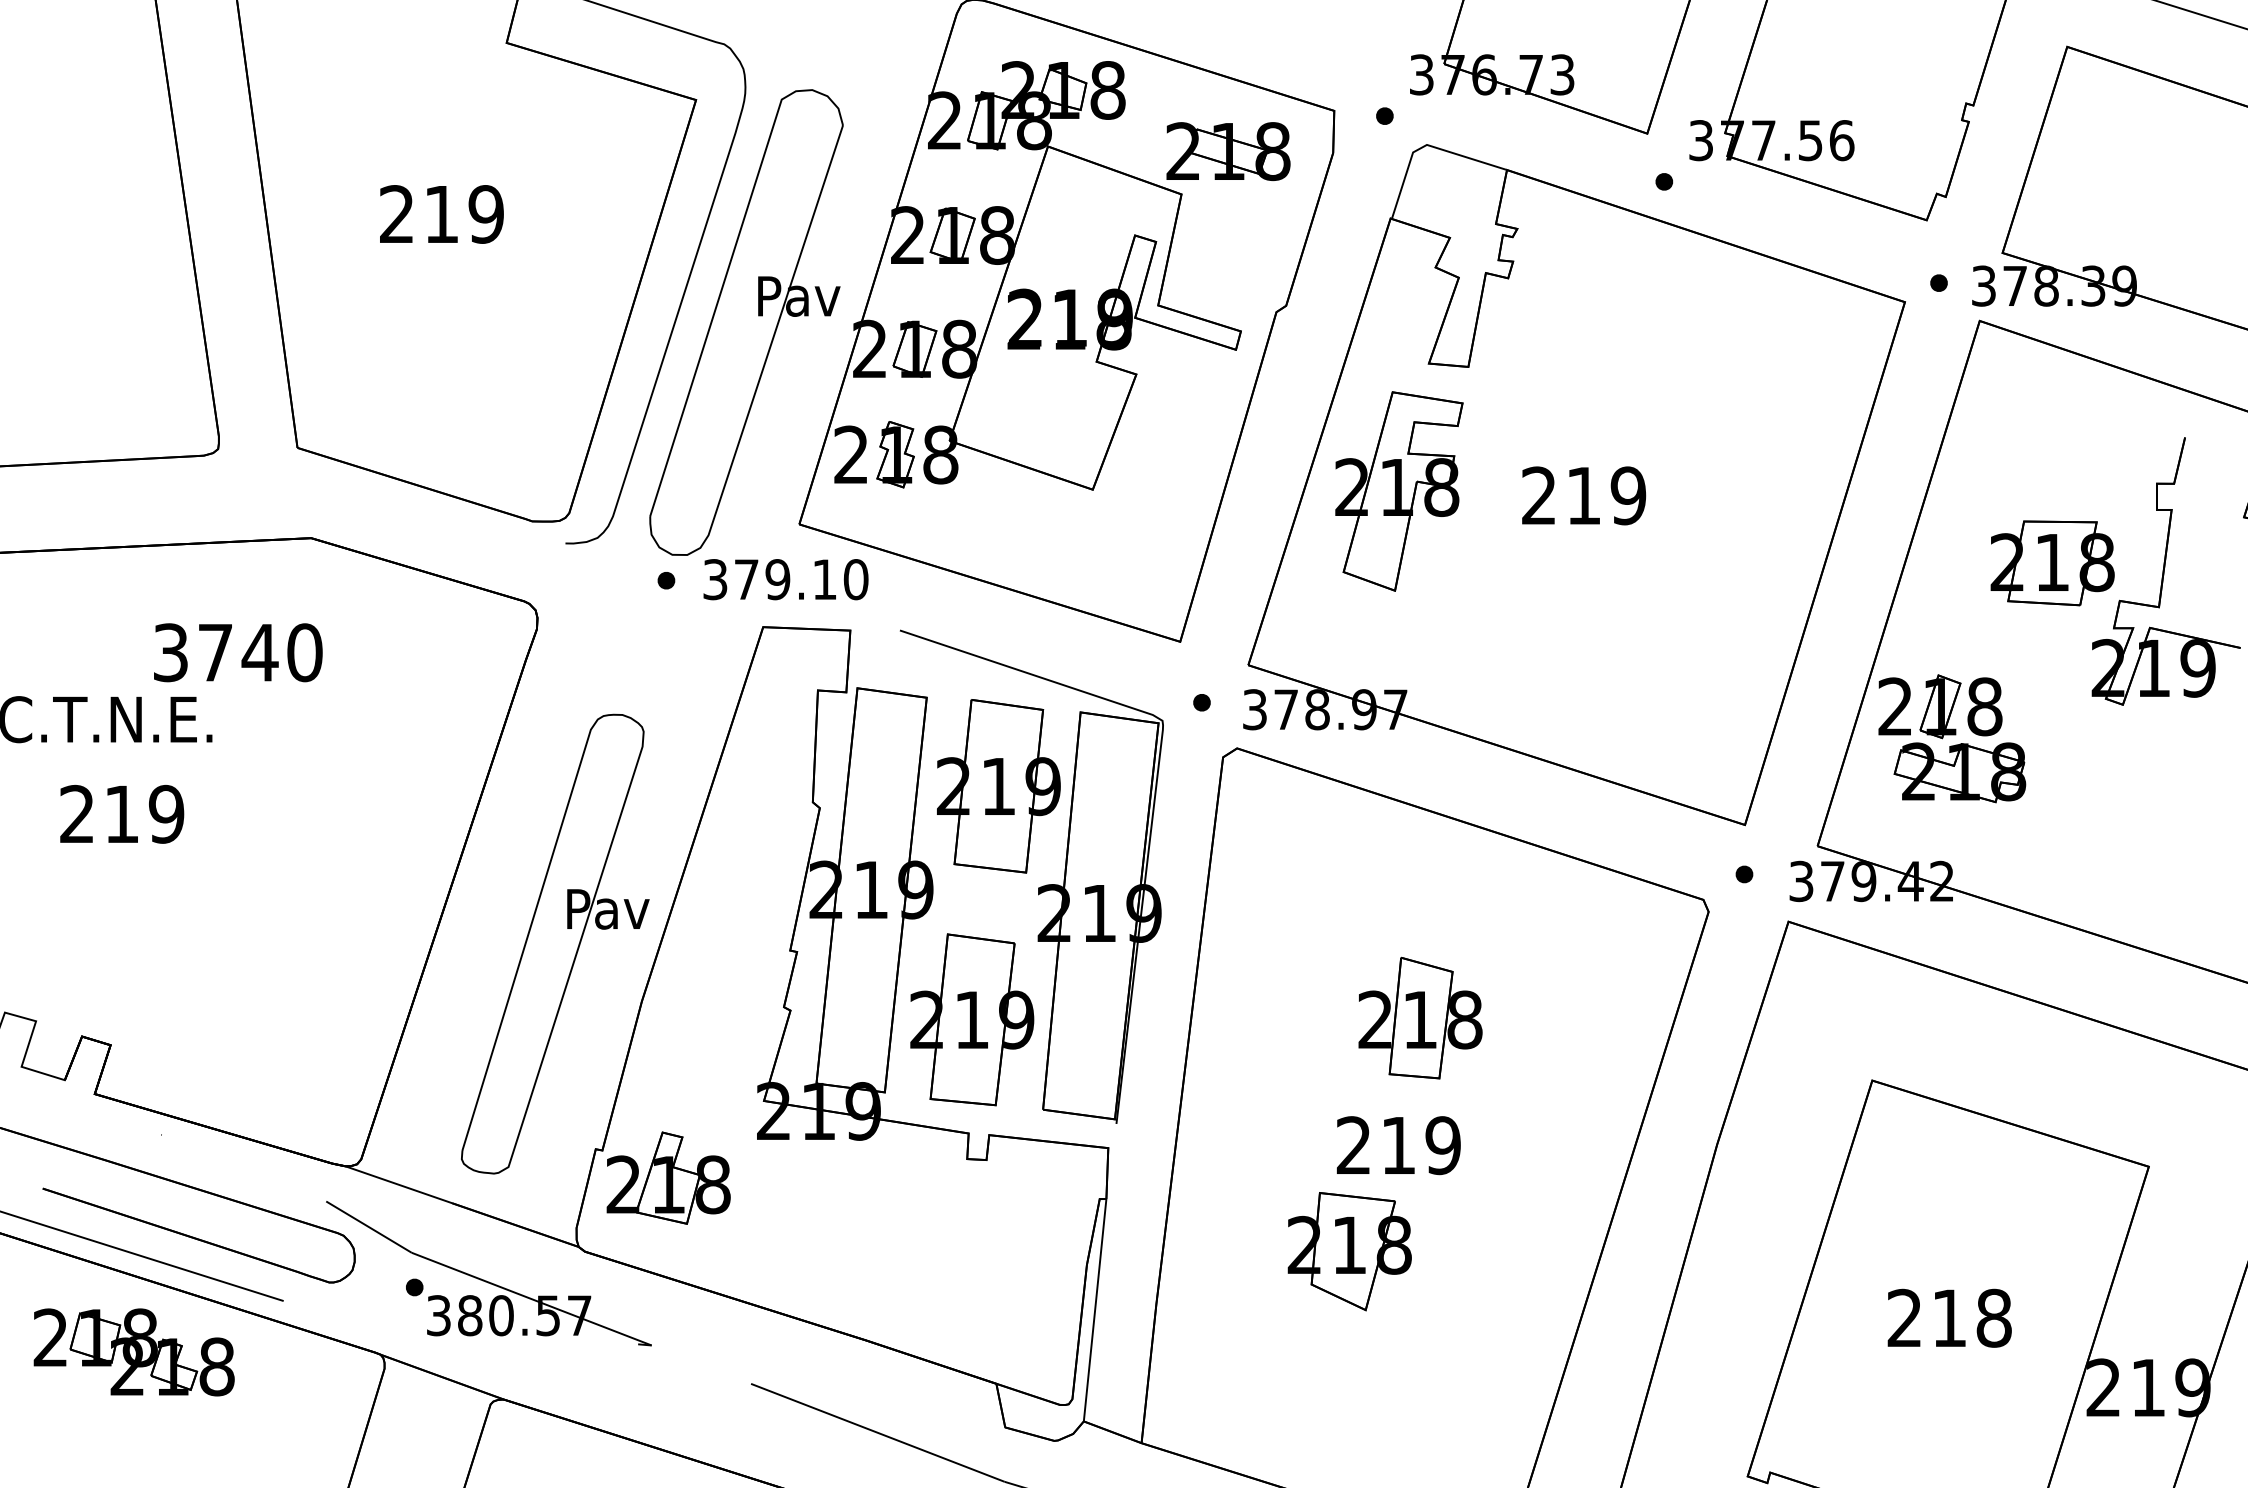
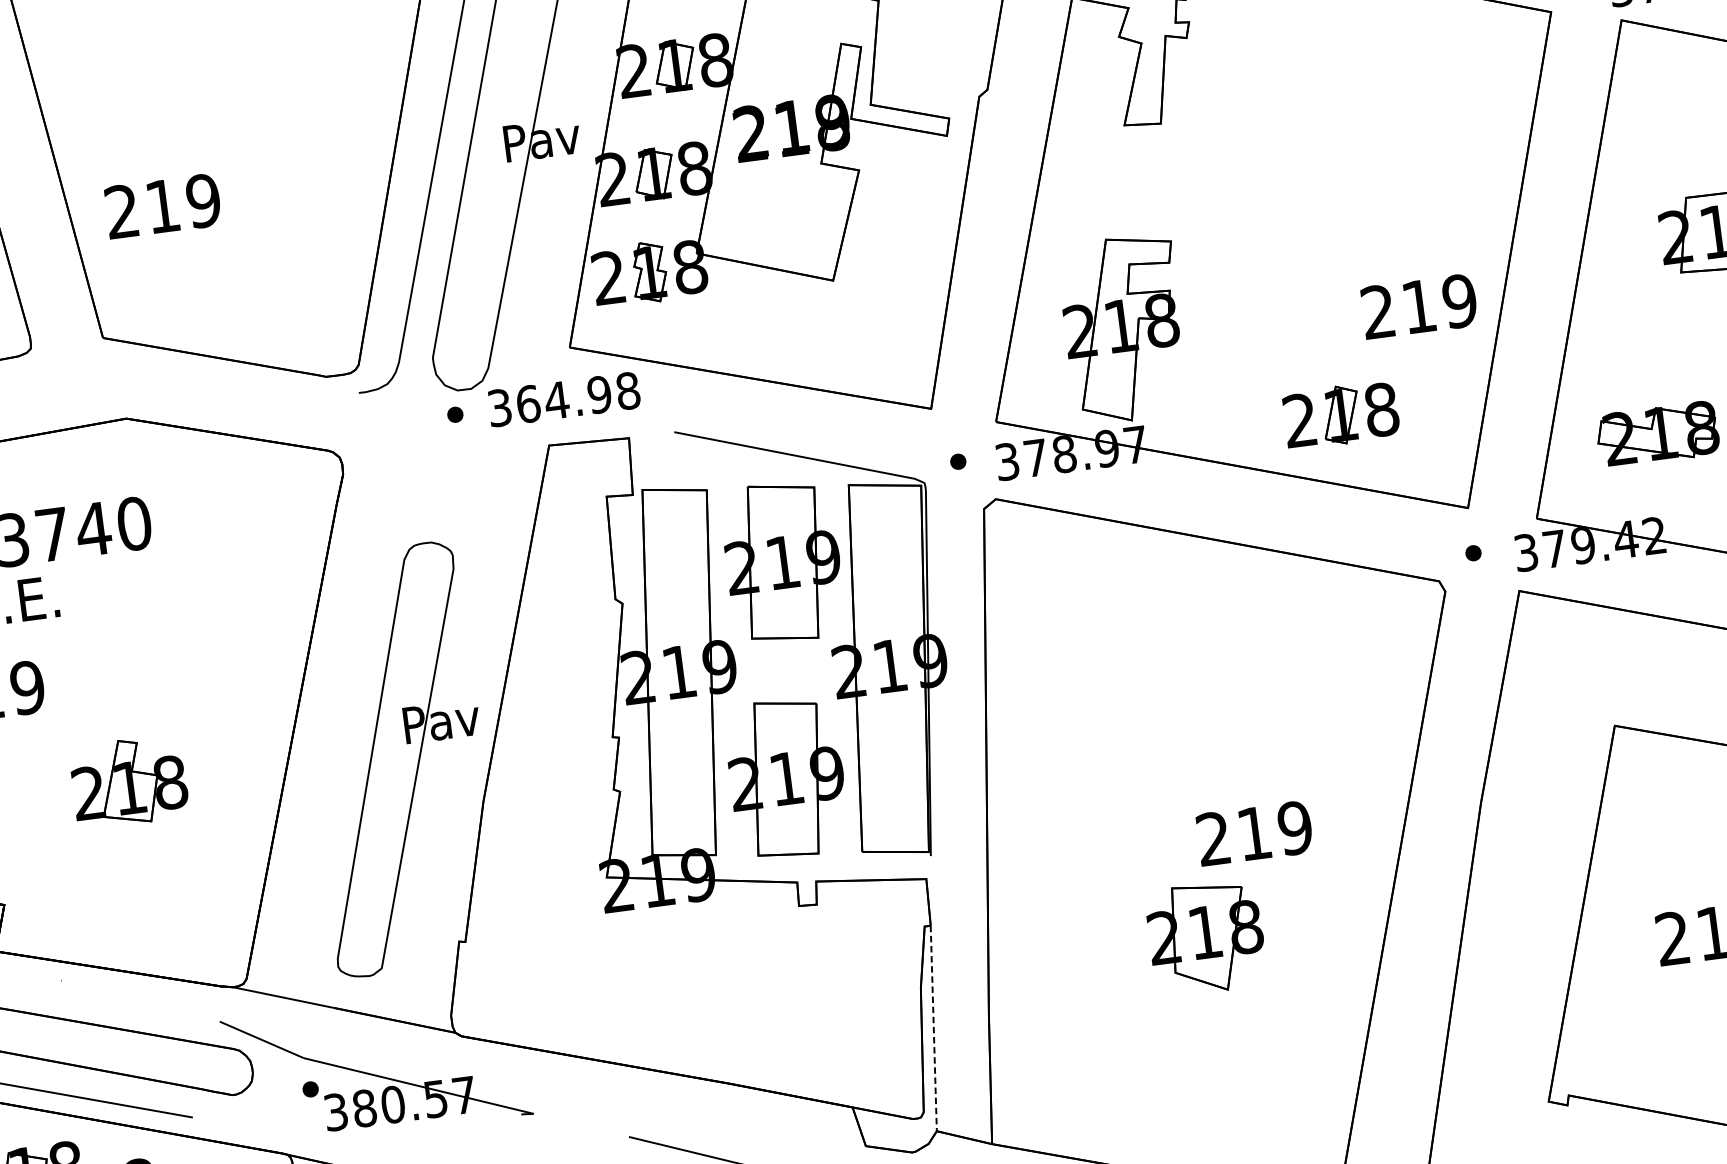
text: (441, 214) -> (162, 206), moved
part: (1399, 491) -> (1124, 329), moved
text: (1584, 495) -> (1419, 306), moved
text: (801, 579) -> (578, 397), 379.10 -> 364.98
part: (1940, 706) -> (1341, 414), moved
part: (1420, 1017) -> (1195, 722), removed
text: (1398, 1145) -> (1254, 833), moved
part: (668, 1177) -> (128, 781), moved
part: (1349, 1251) -> (1206, 938), moved
line: (1095, 1310) -> (934, 1028), solid -> dashed

